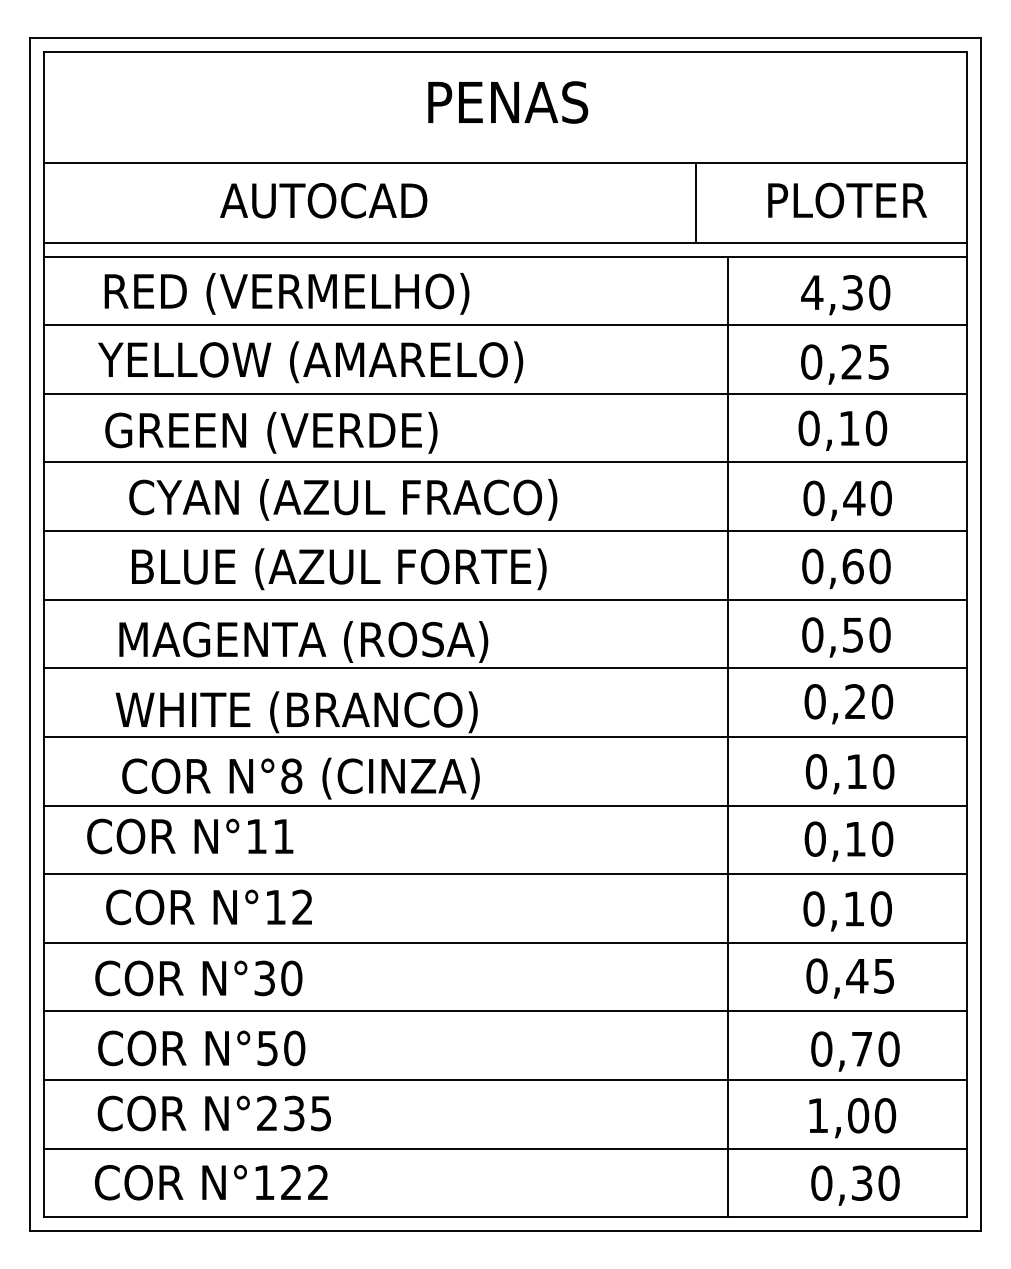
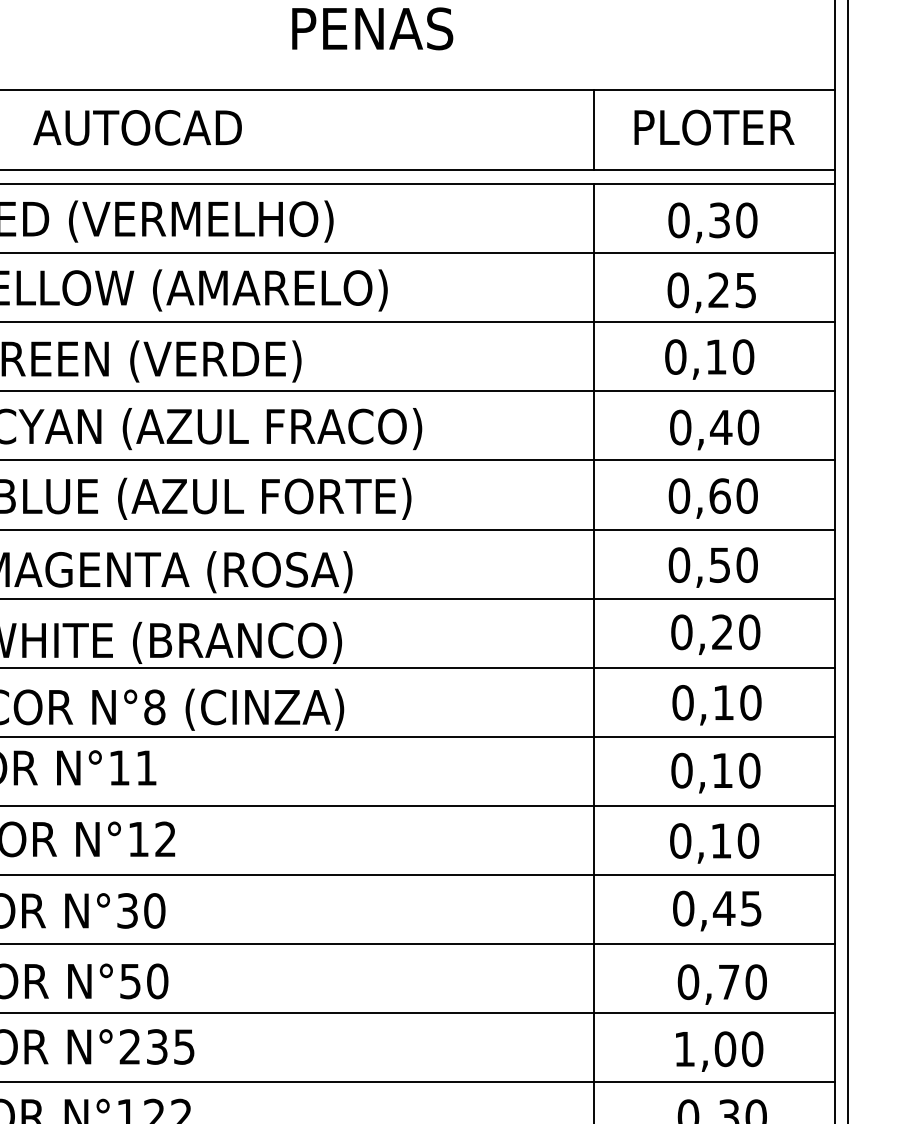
text: (323, 200) -> (137, 127), moved
line: (695, 202) -> (593, 129), moved
text: (812, 292) -> (679, 220), 4,30 -> 0,30

